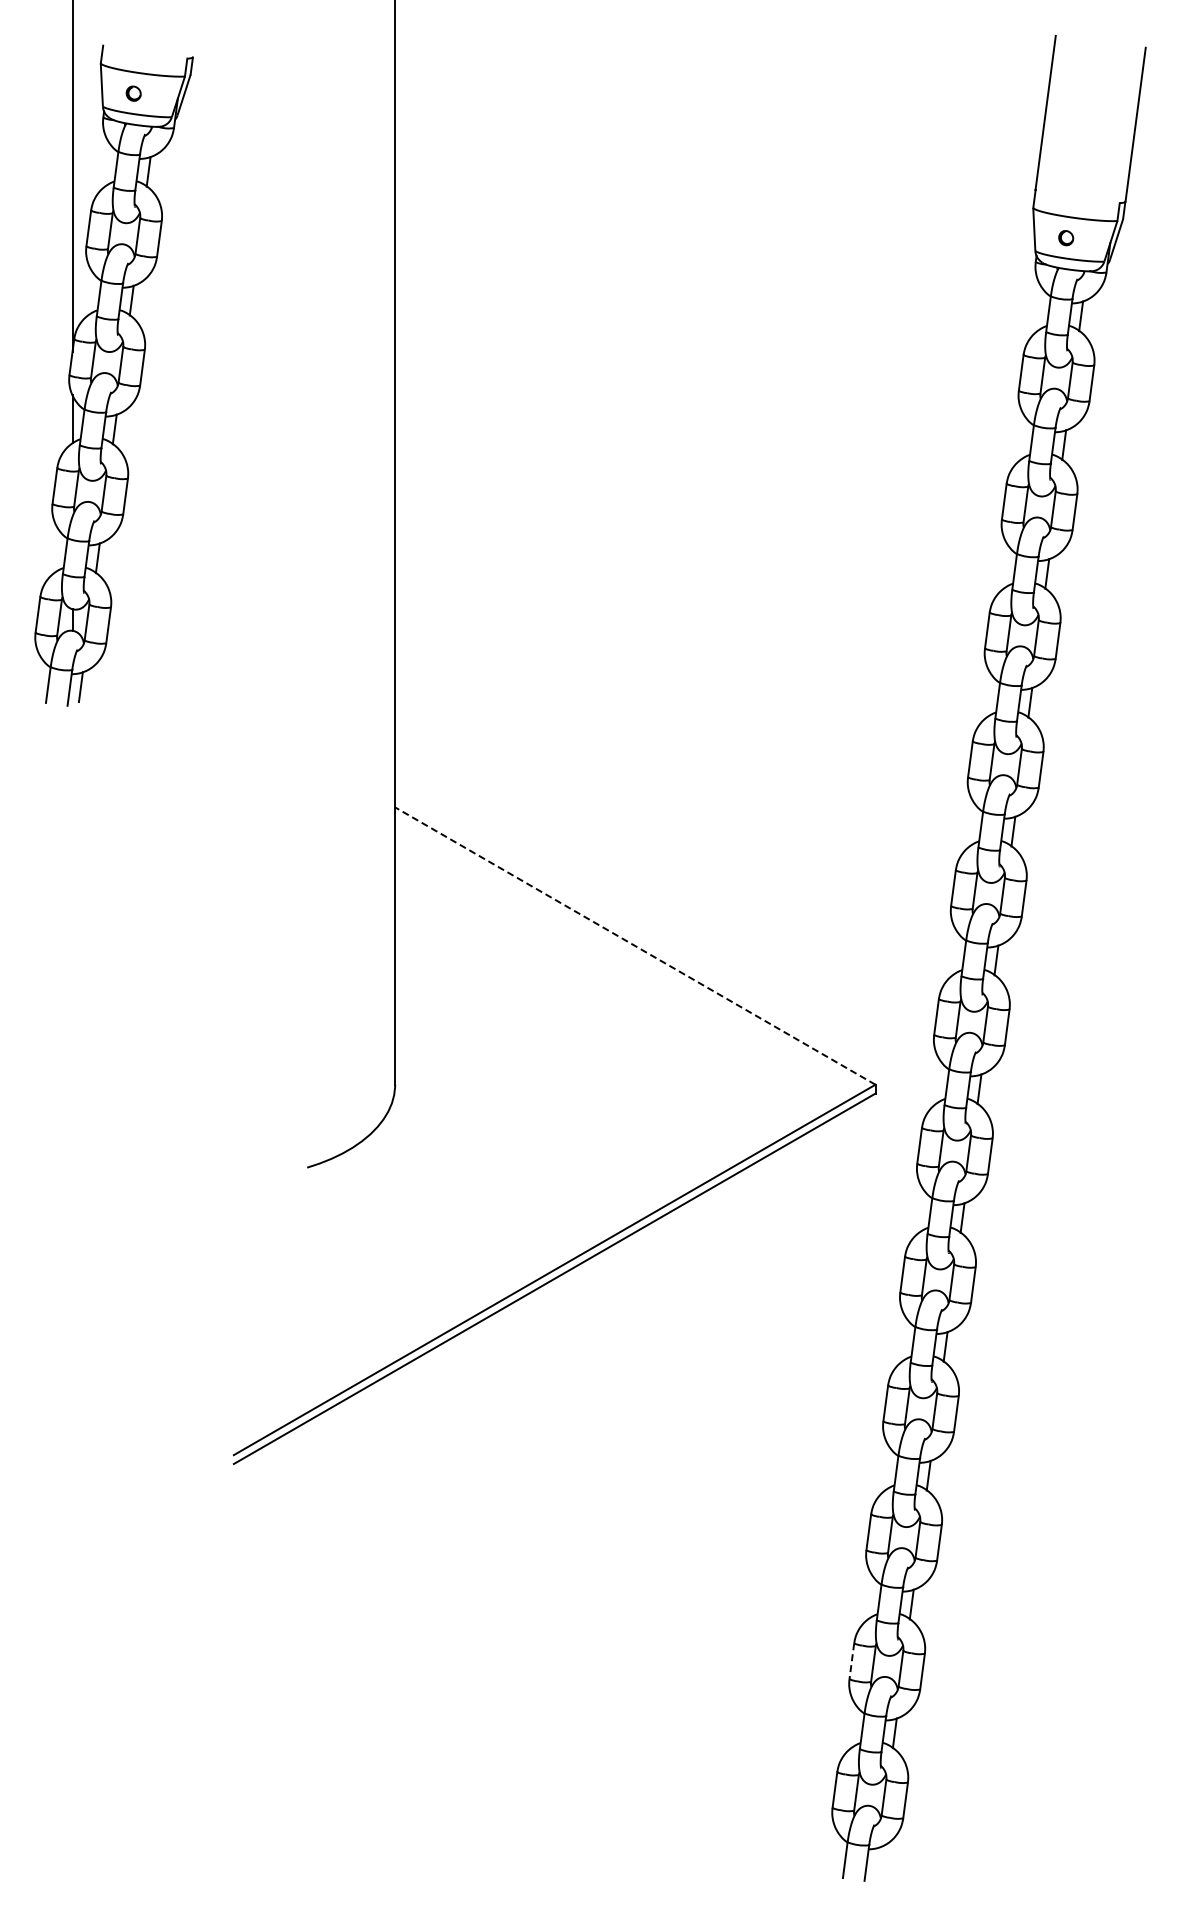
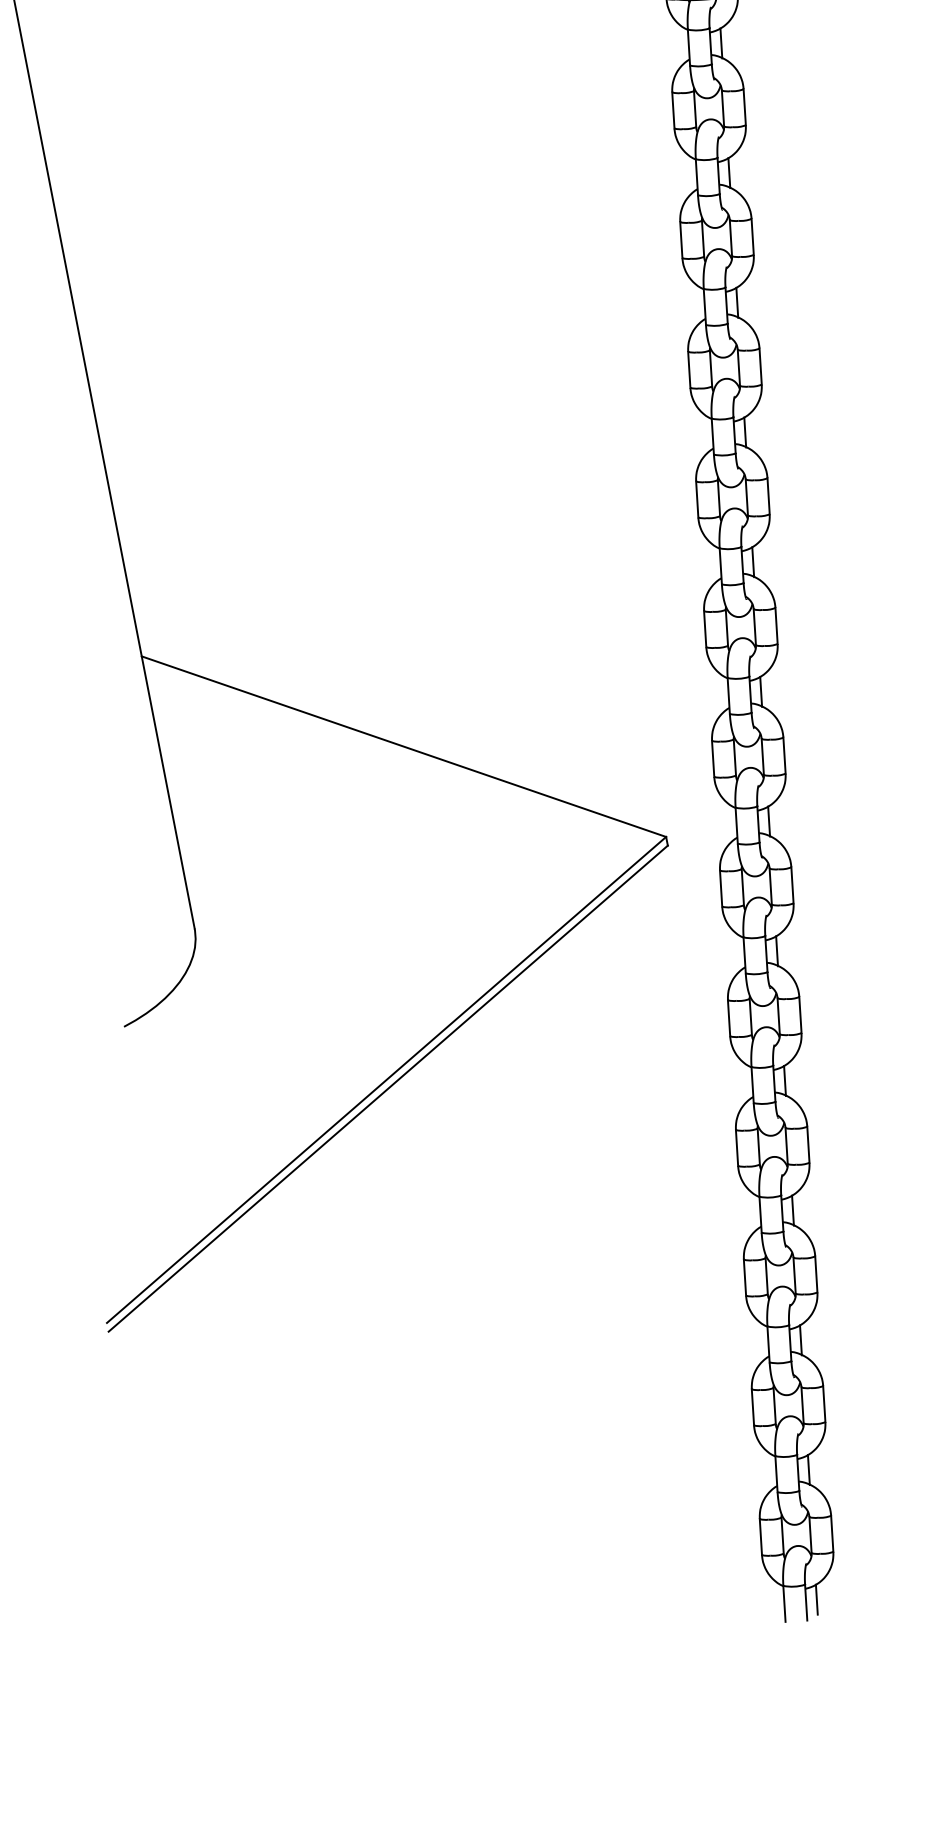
line: (634, 945) -> (403, 746), dashed -> solid
line: (851, 1661) -> (752, 1407), dashed -> solid
line: (877, 1862) -> (816, 1600), added

